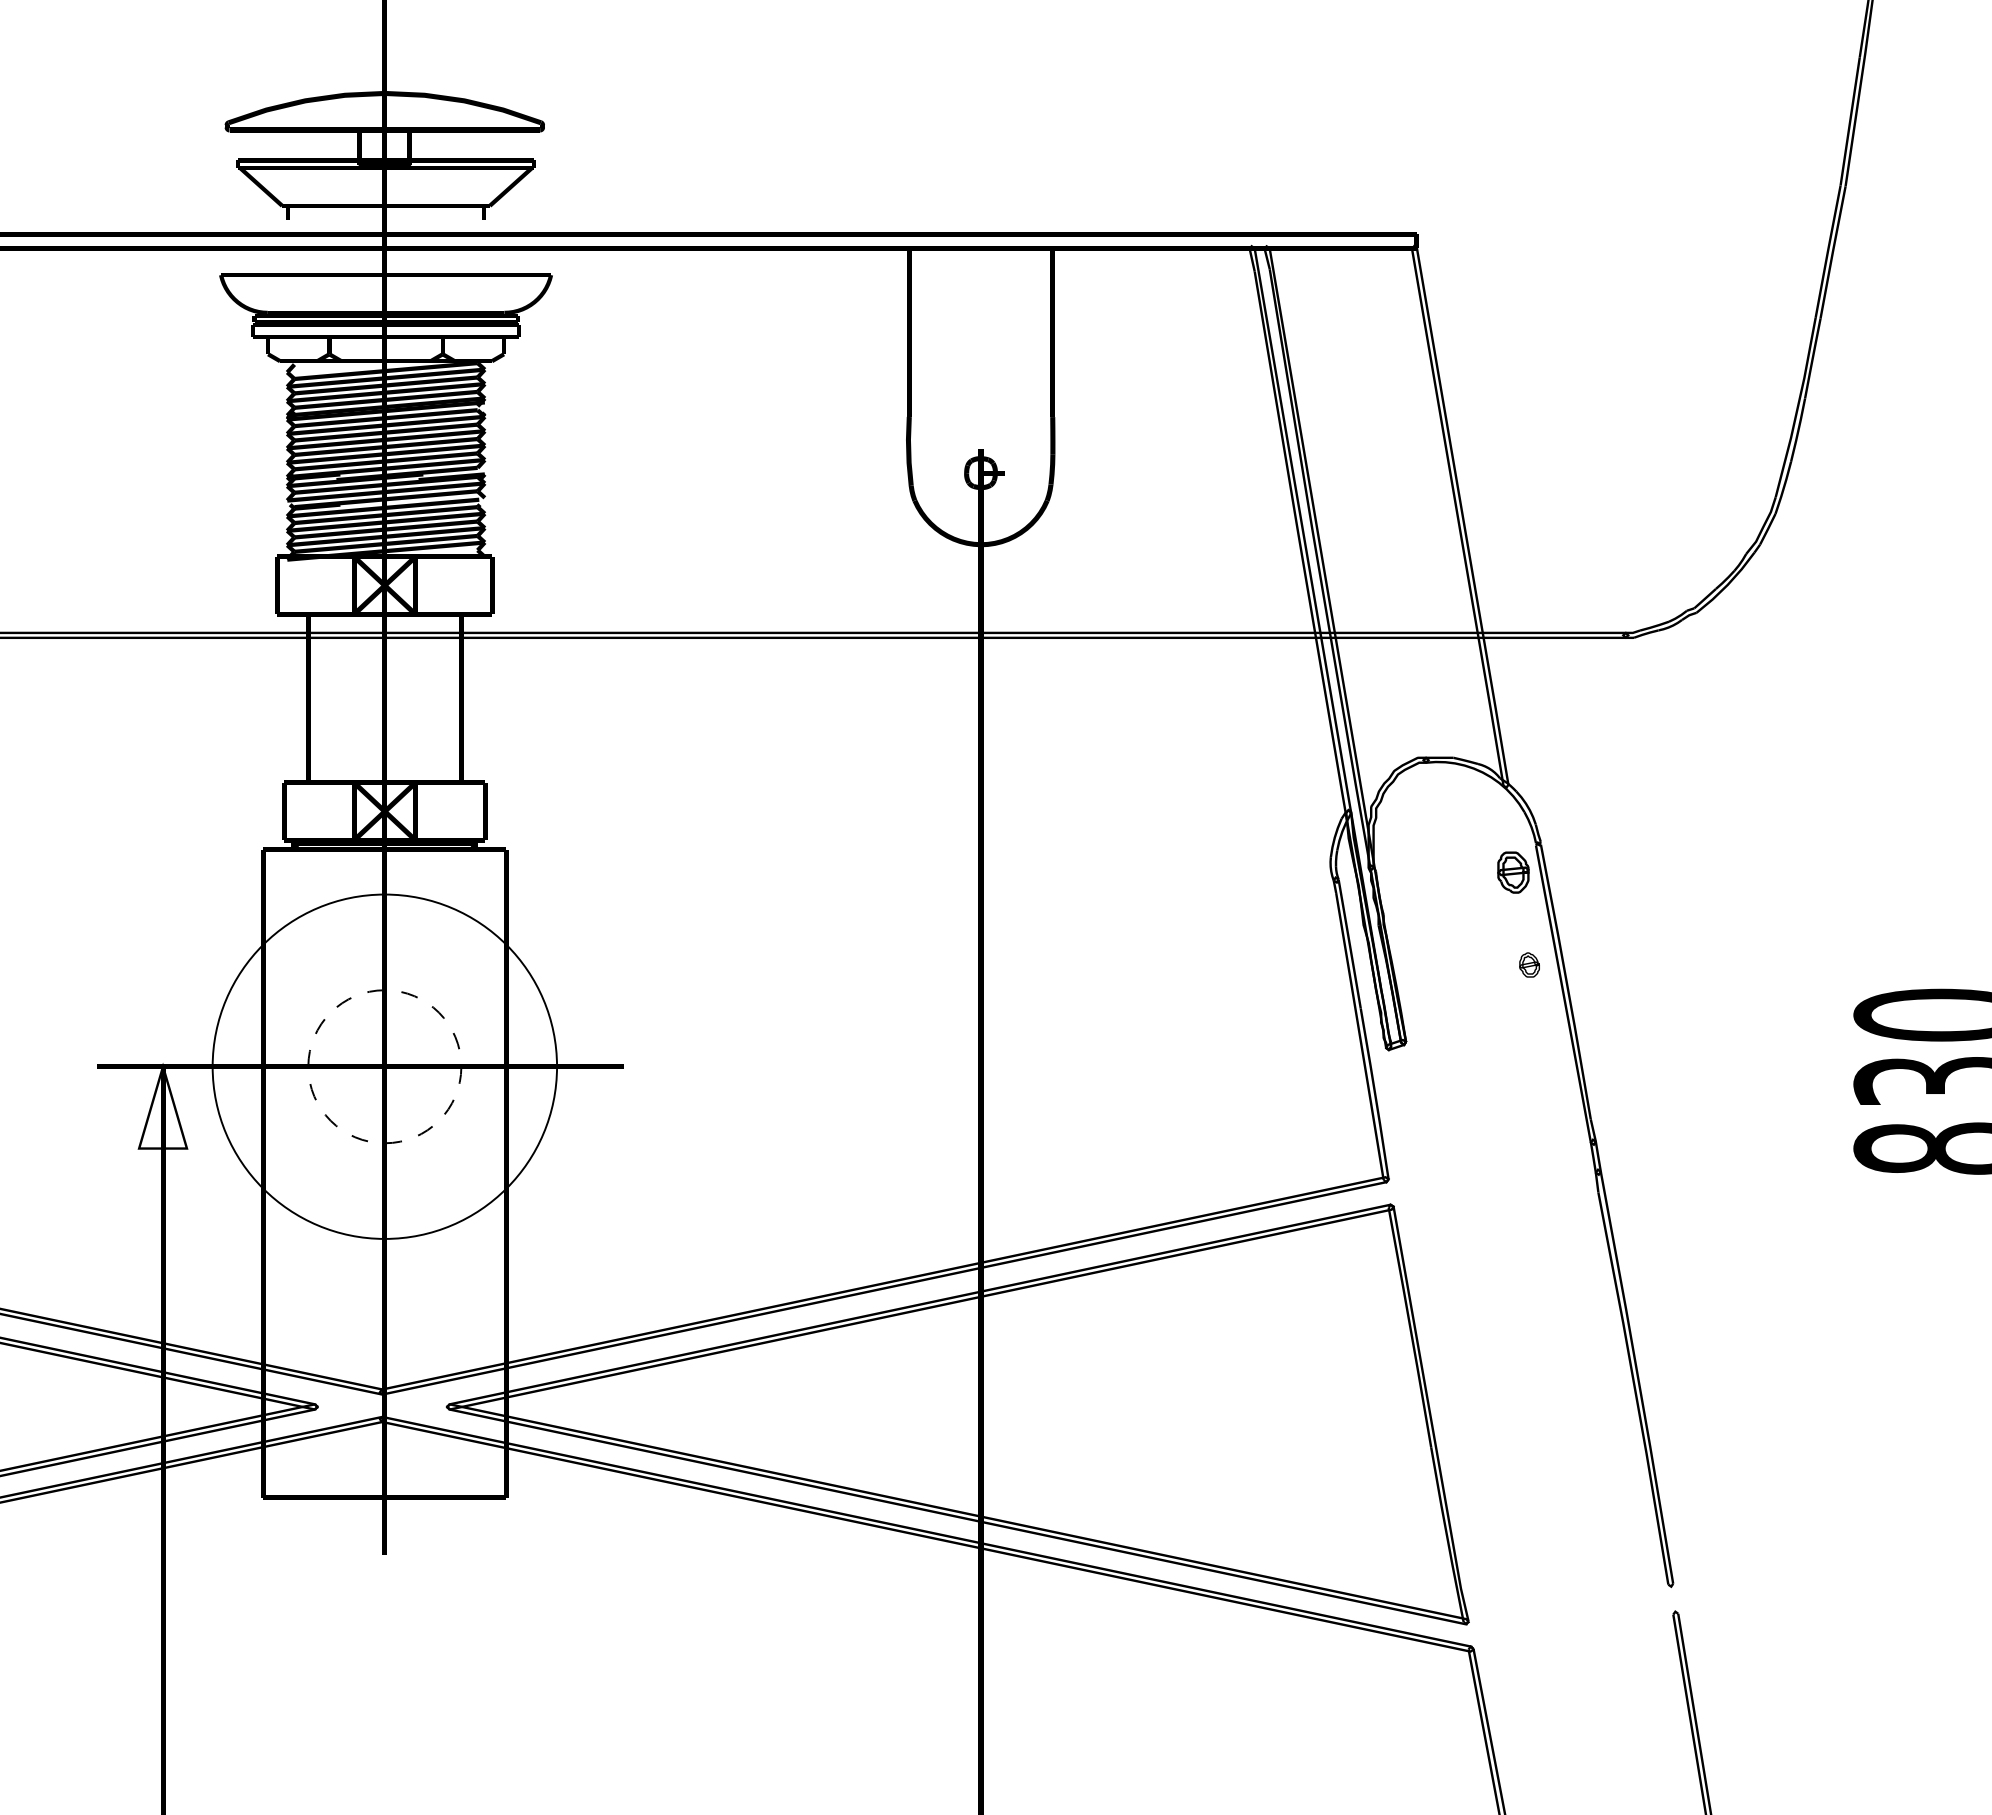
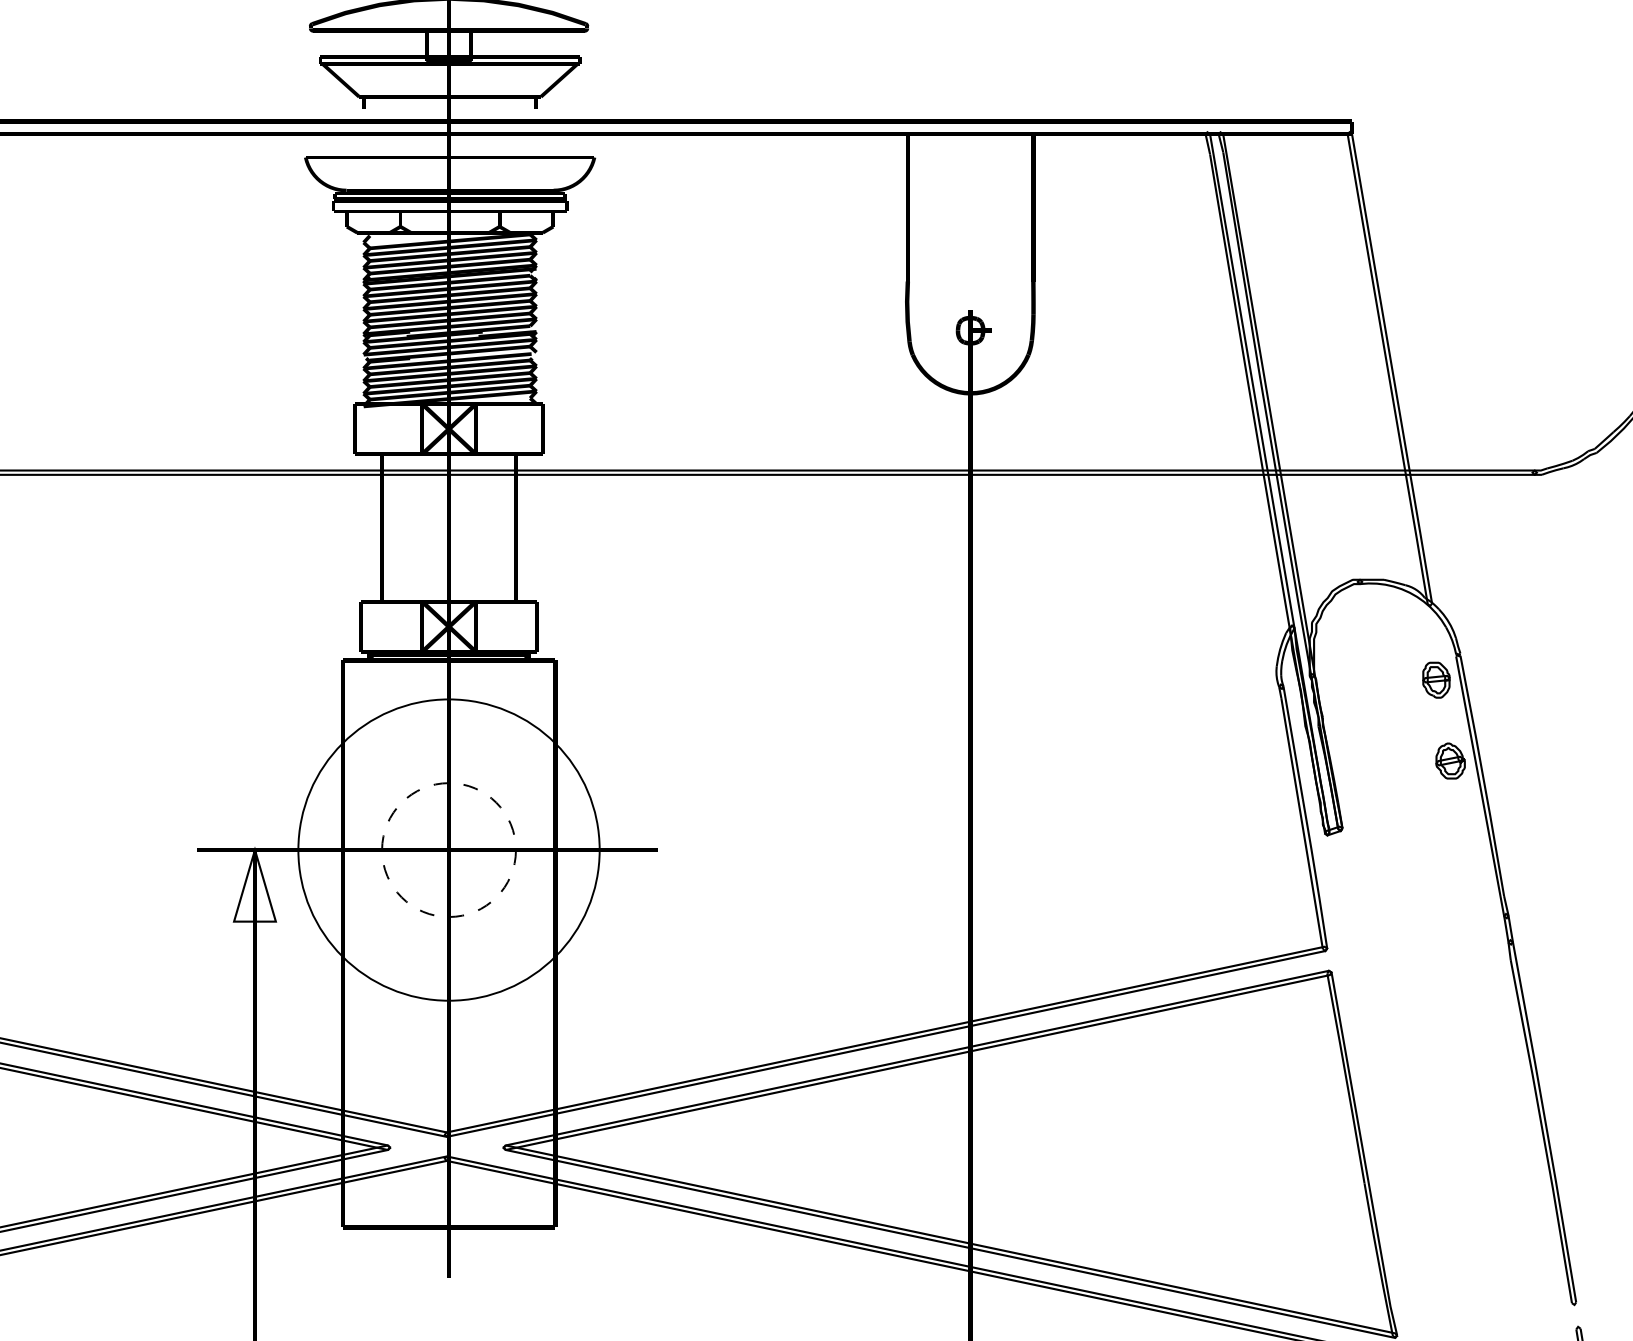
part: (1529, 964) -> (1450, 760), size x1.67

